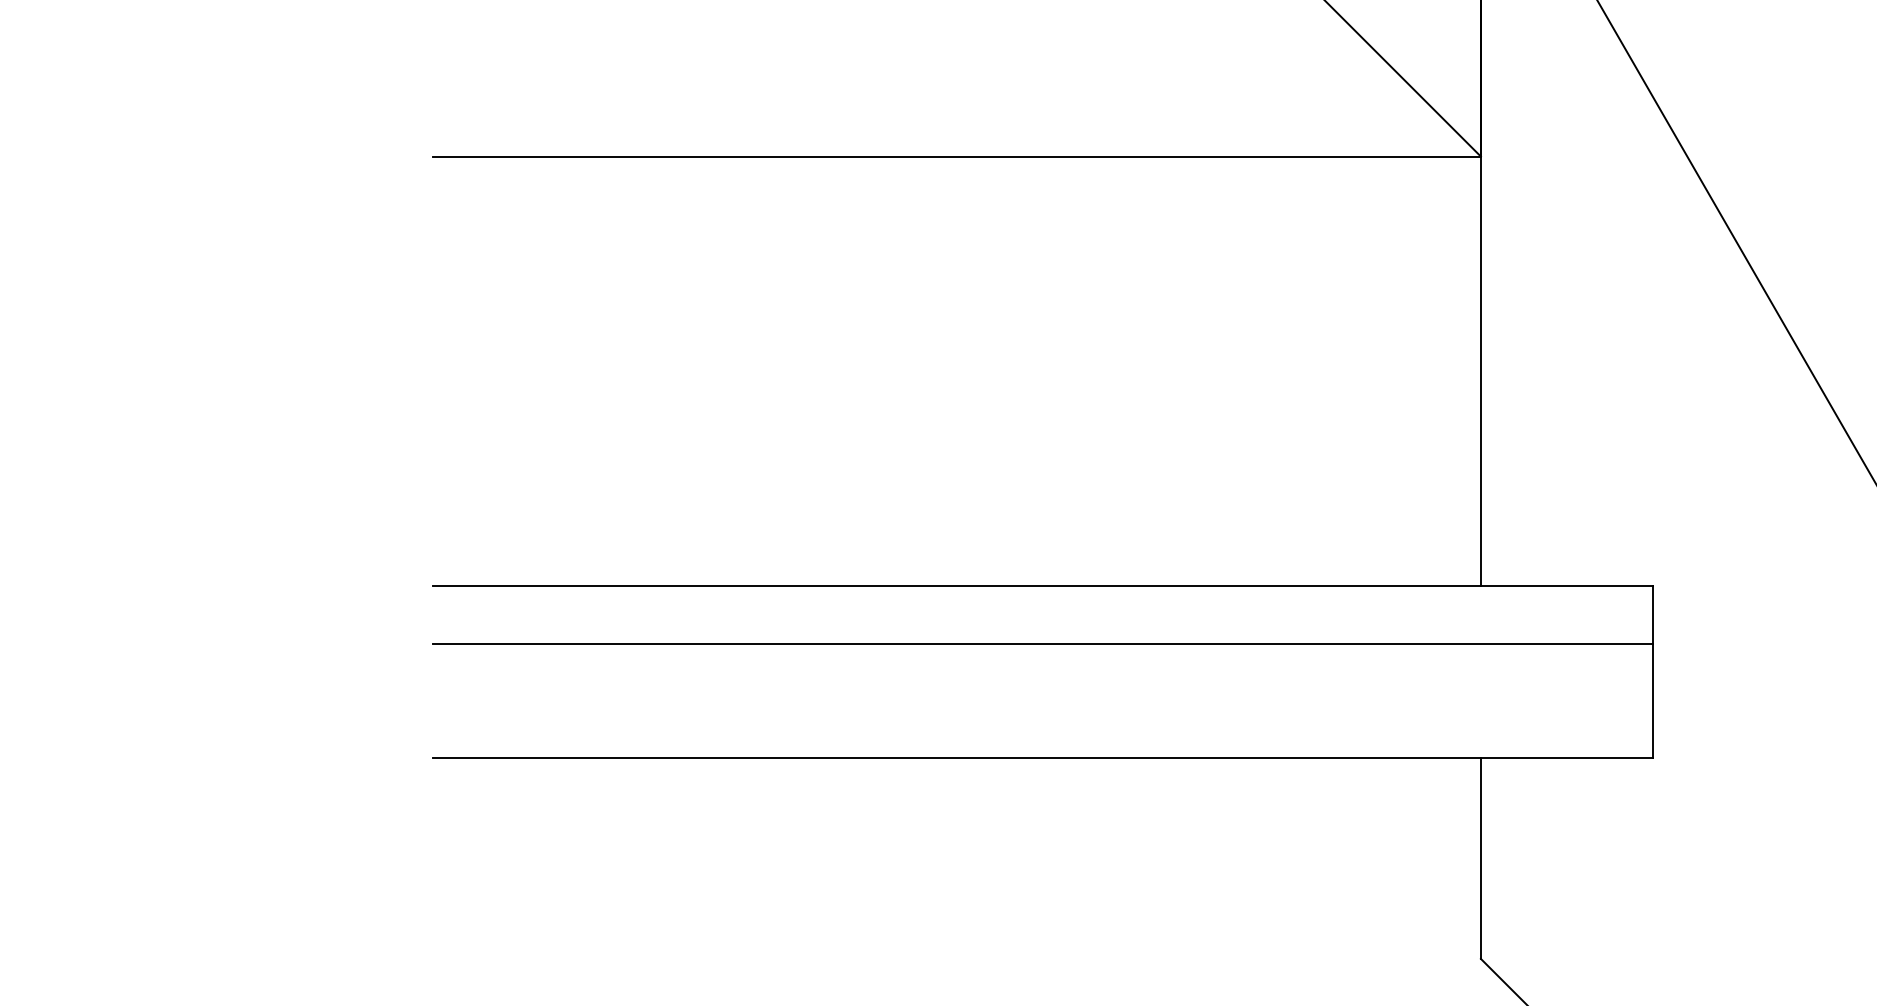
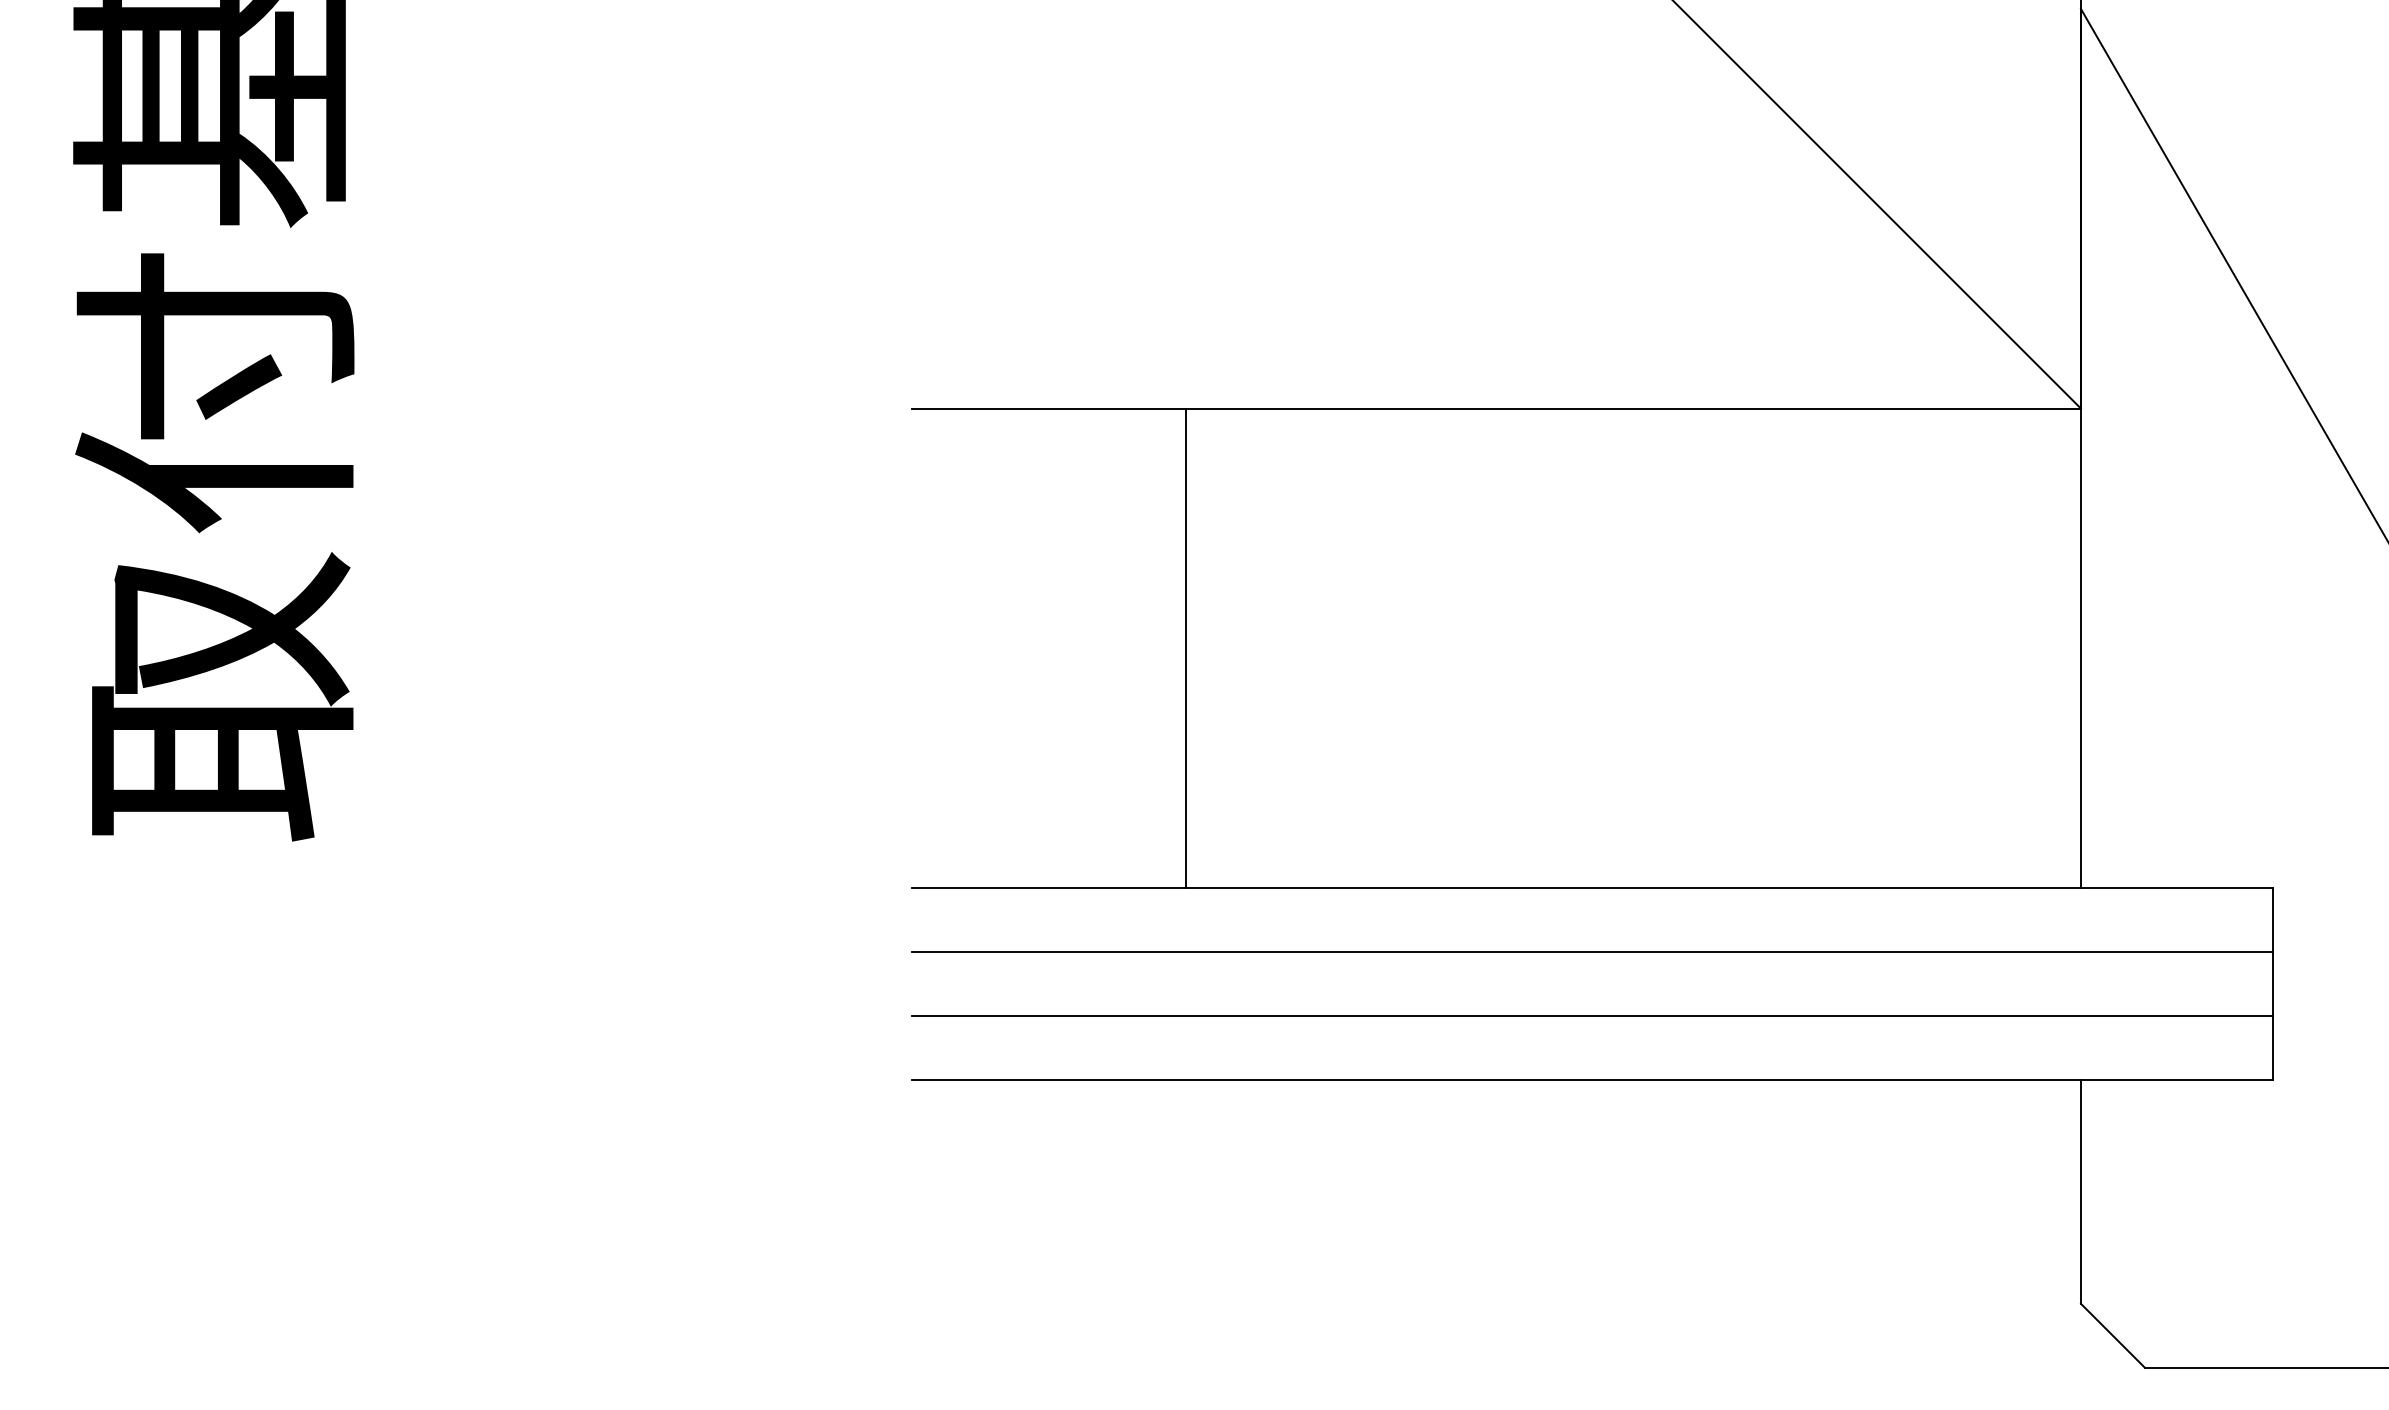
line: (678, 371) -> (1185, 648), added
line: (1042, 701) -> (1591, 1016), added

